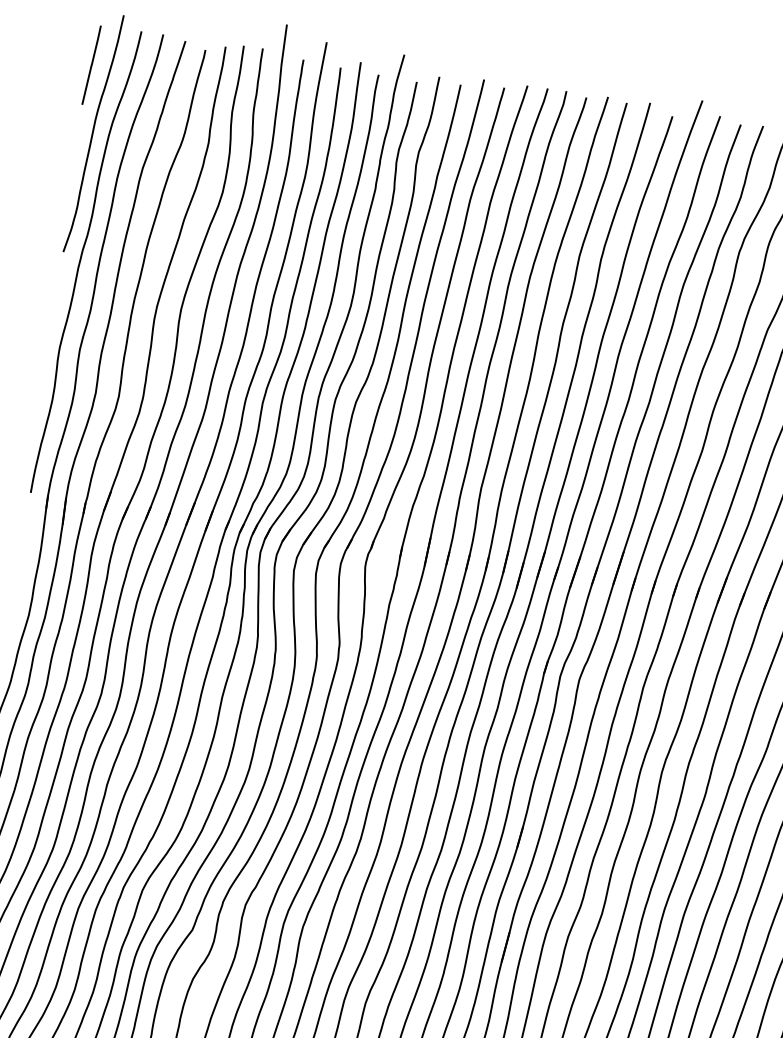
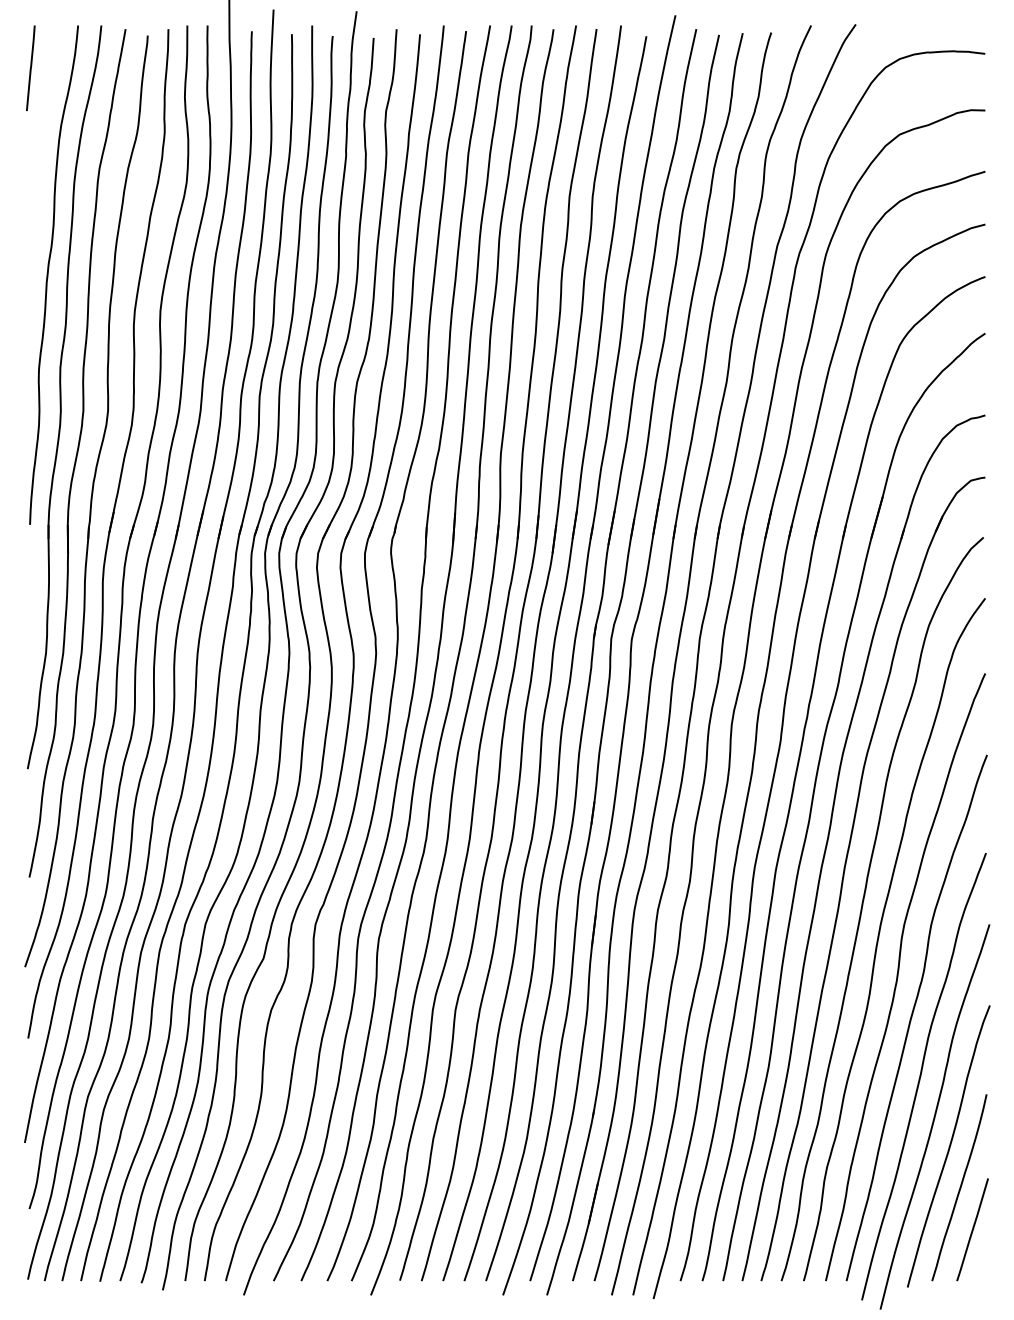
curve: (93, 133) -> (42, 139), removed

